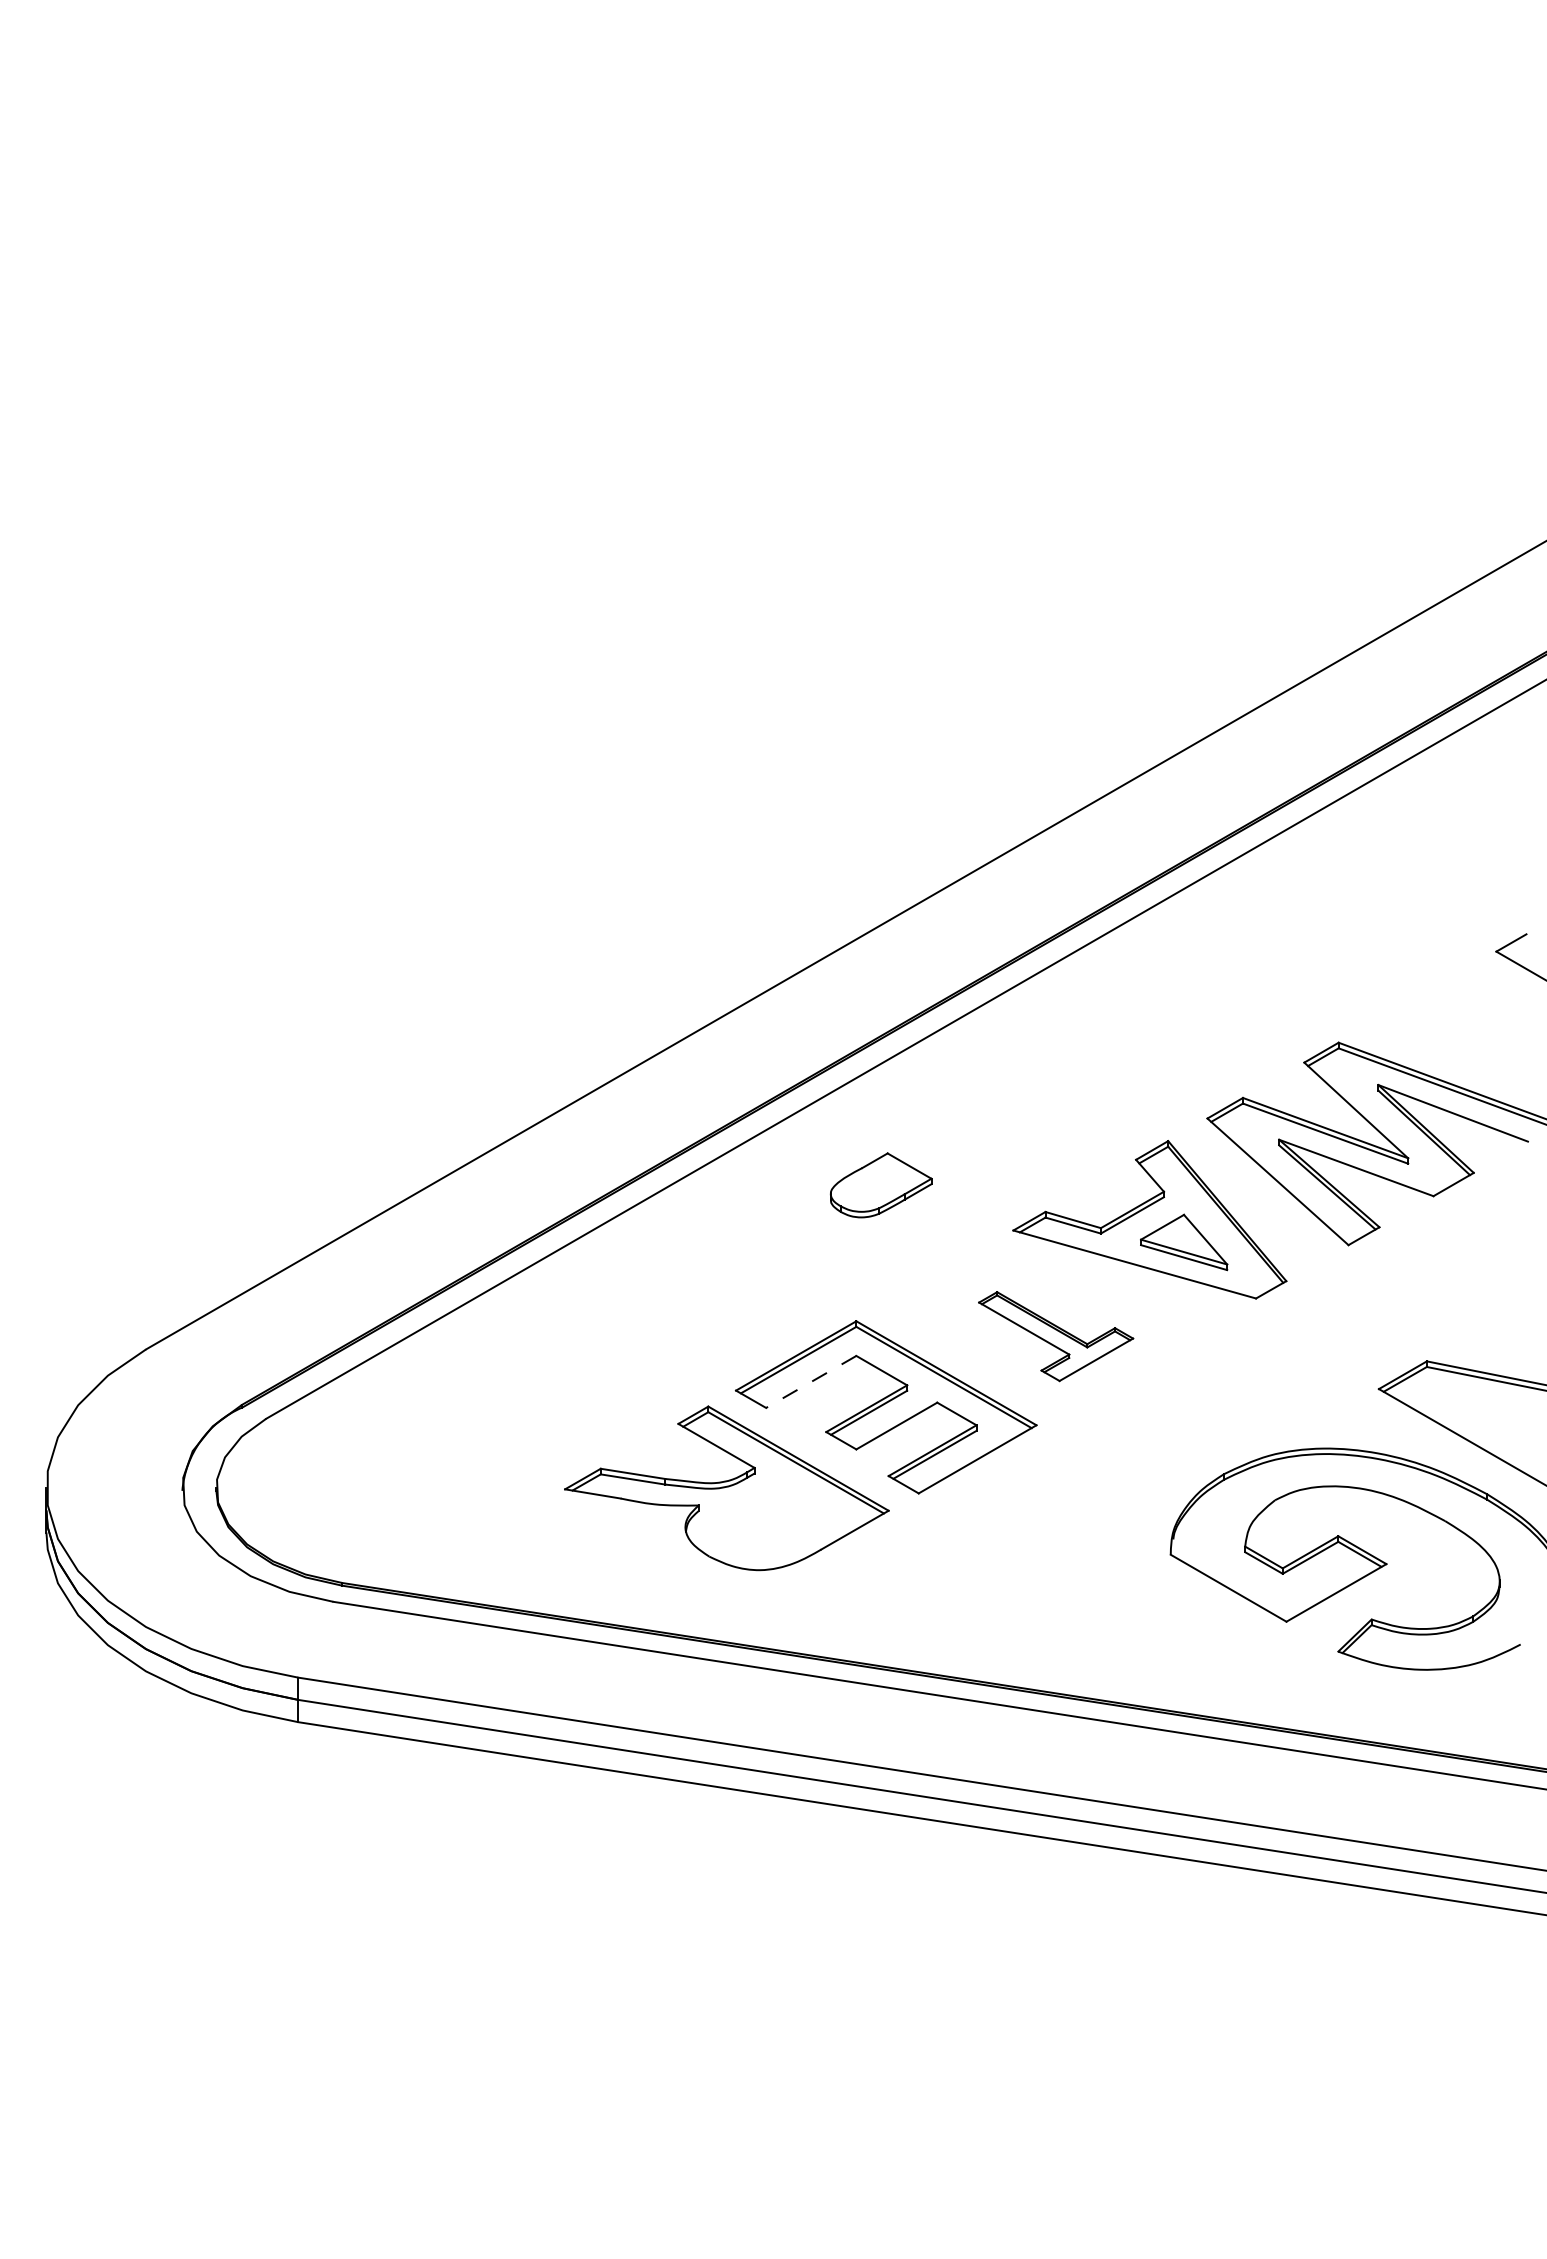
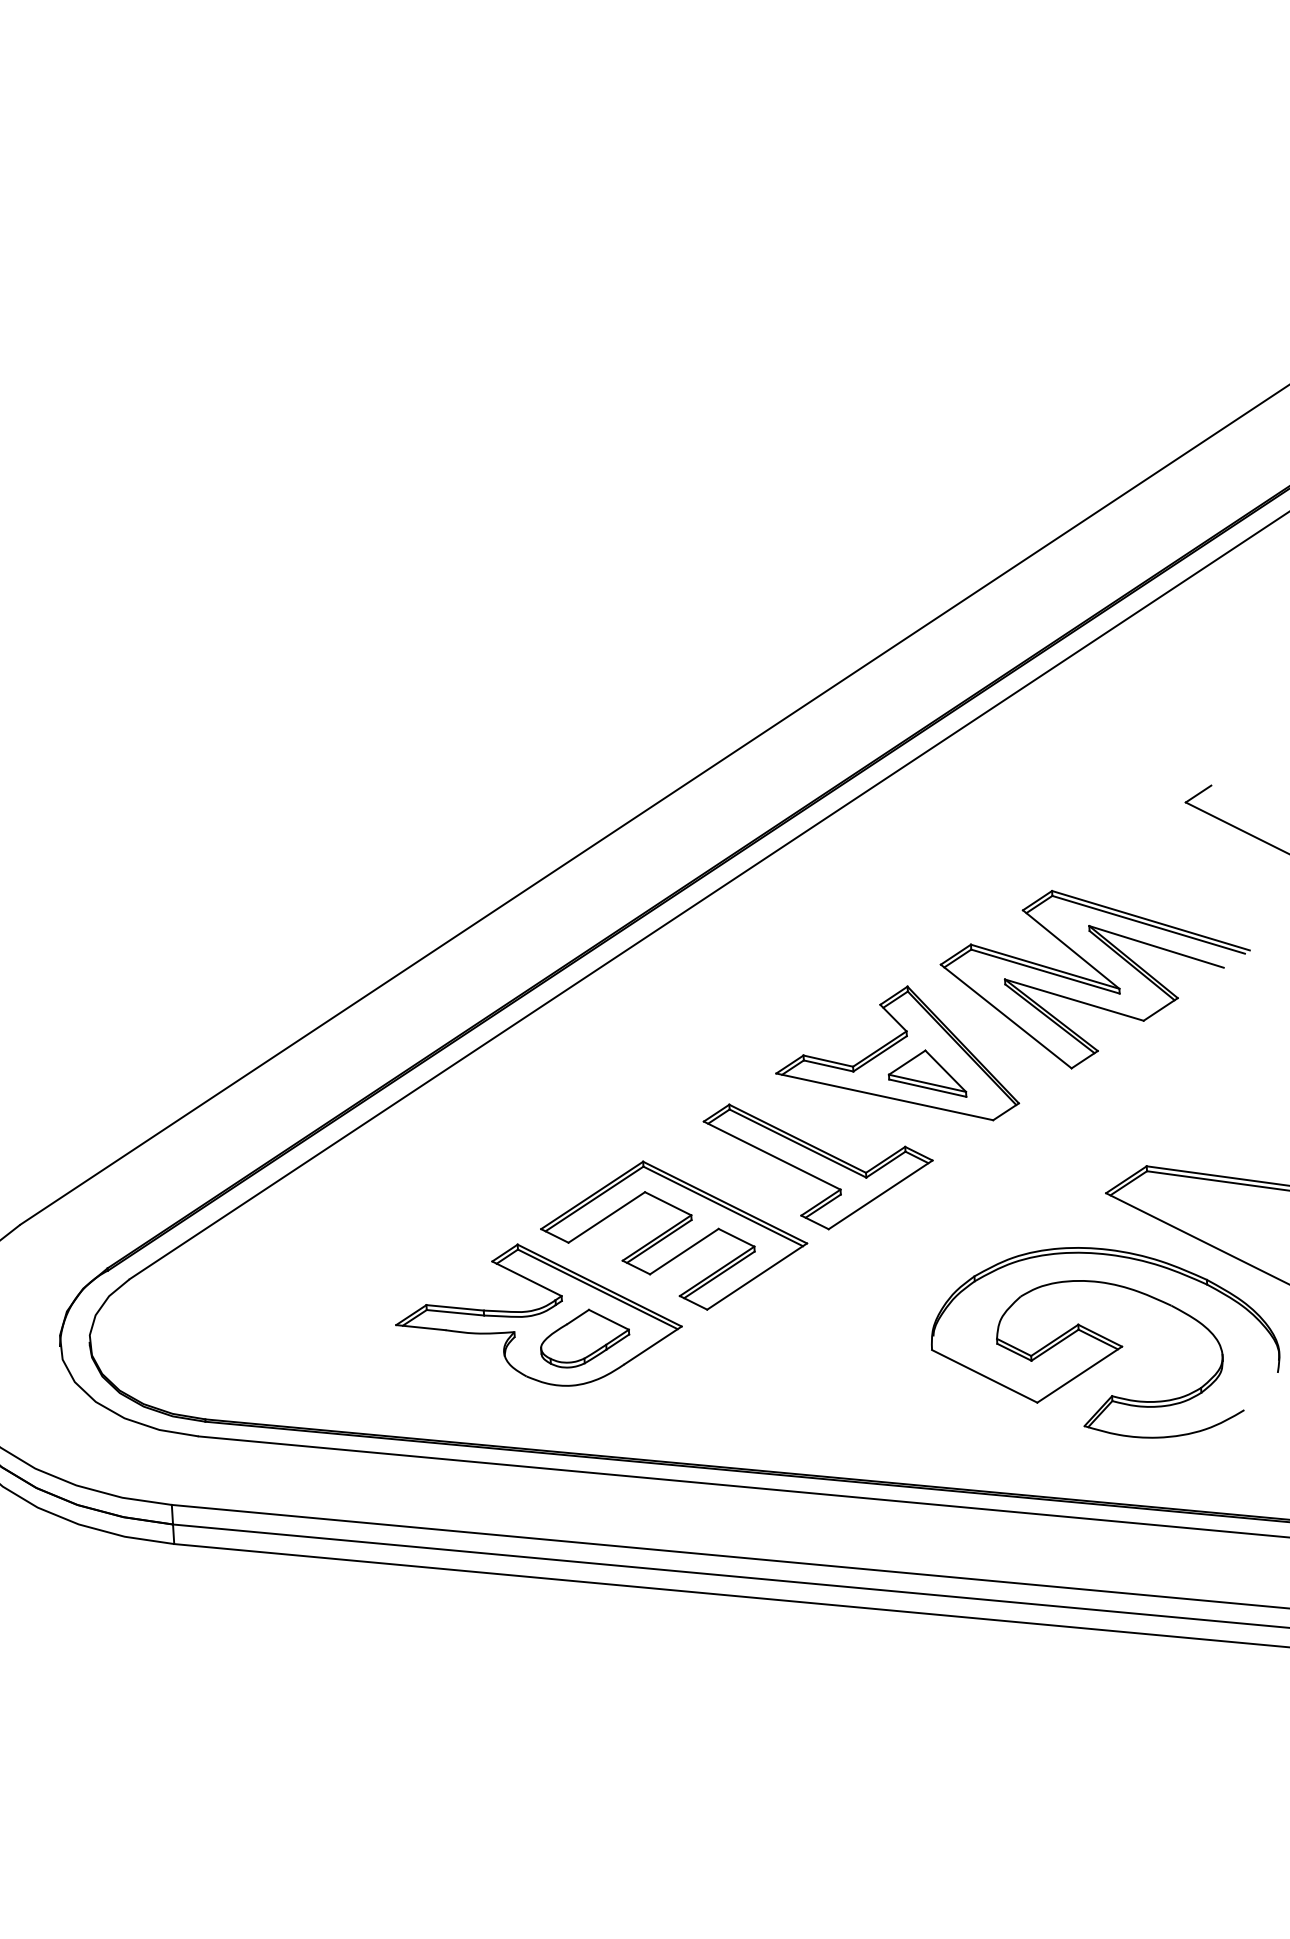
part: (881, 1185) -> (585, 1338), moved
part: (1055, 1336) -> (819, 1164), size x1.67
line: (810, 1382) -> (606, 1218), dashed -> solid

